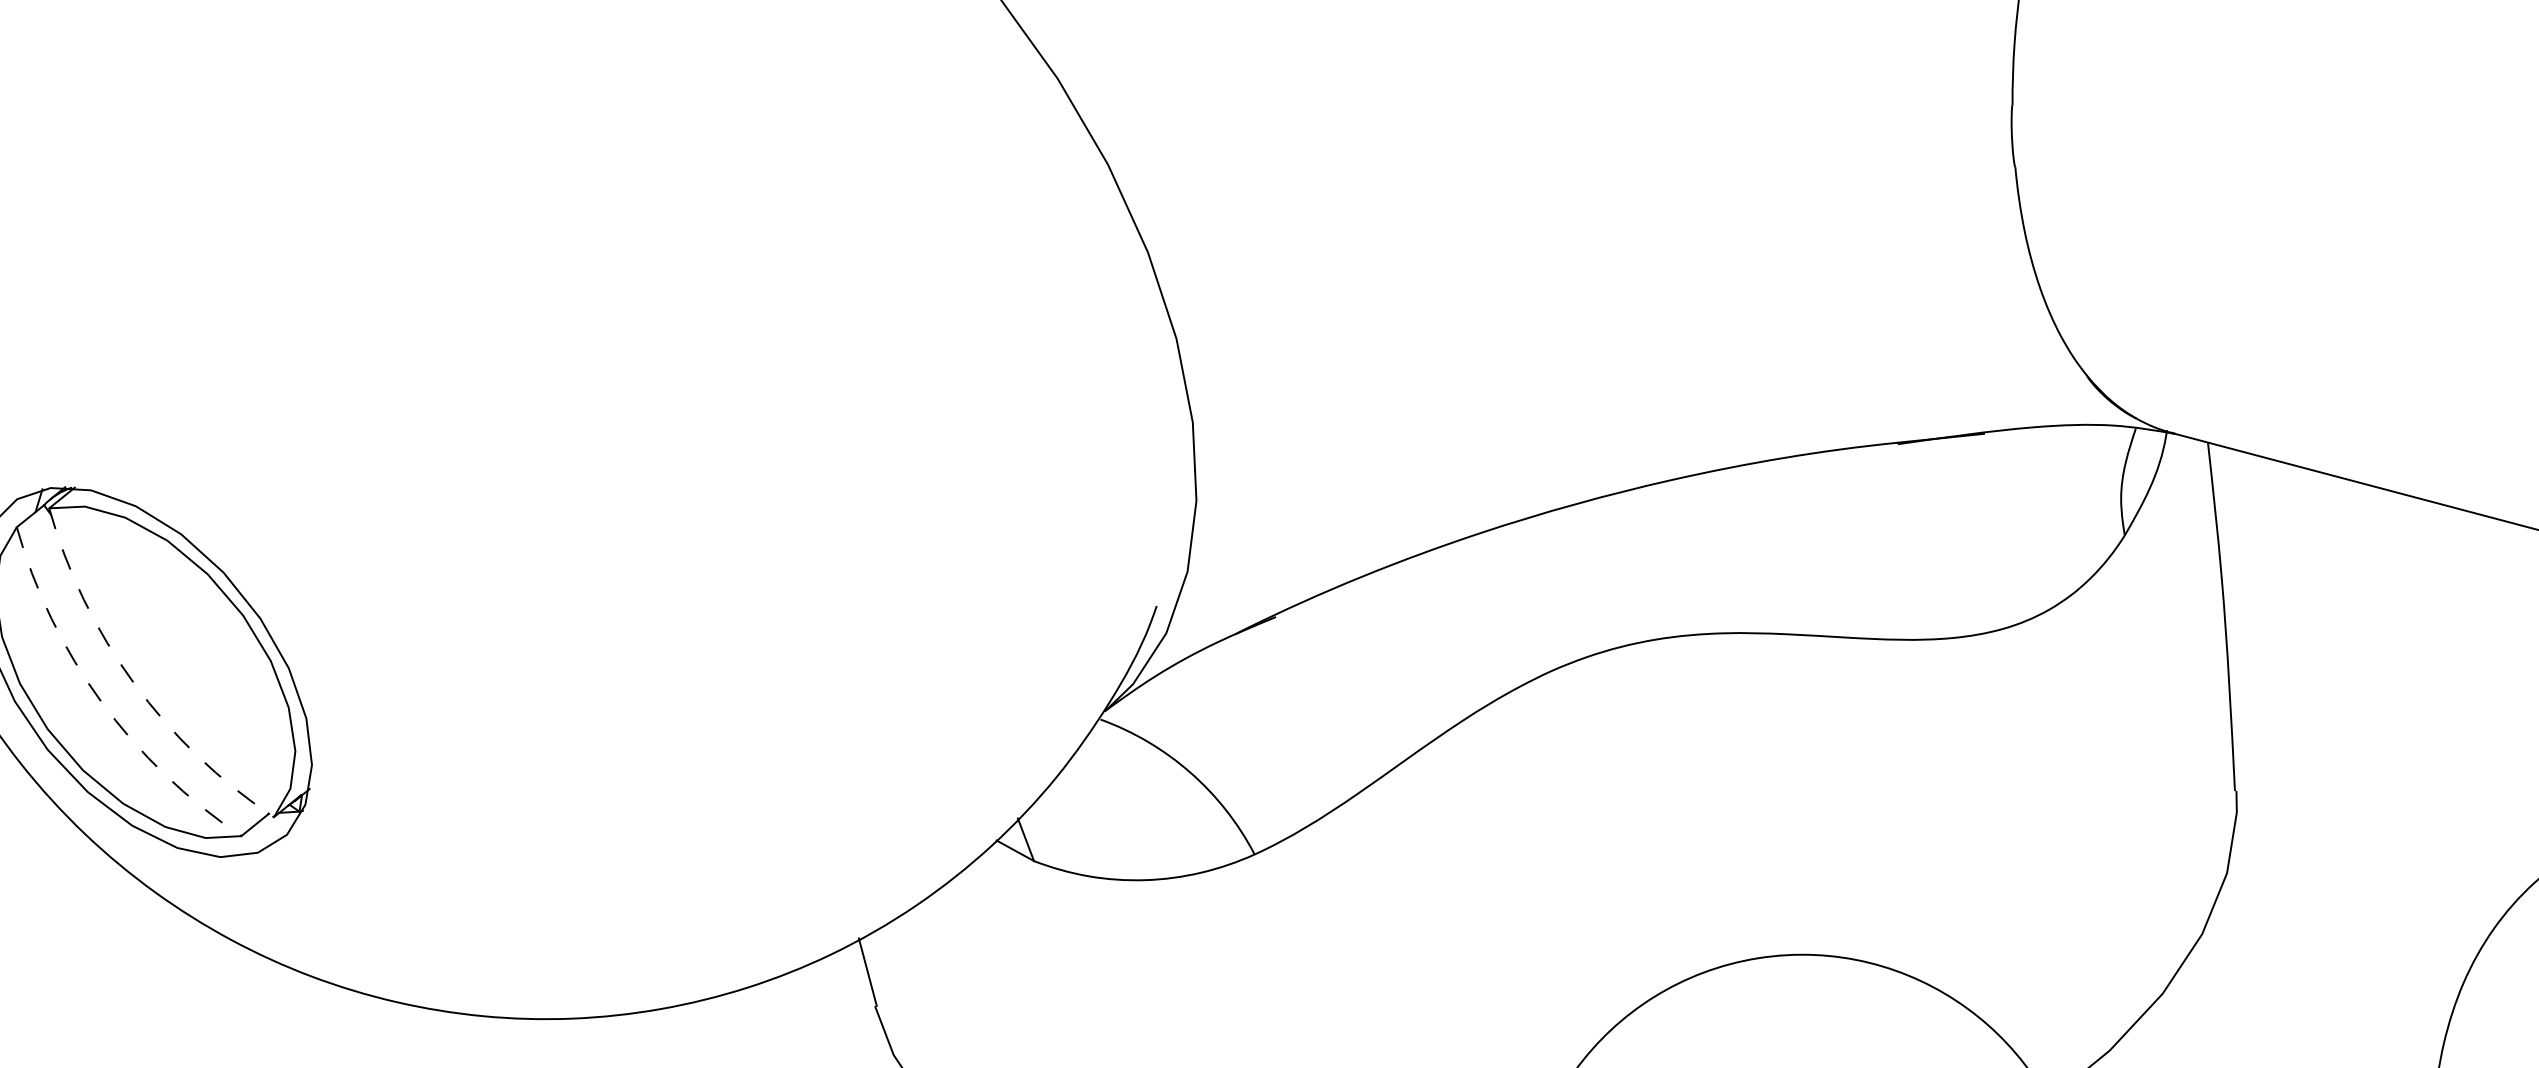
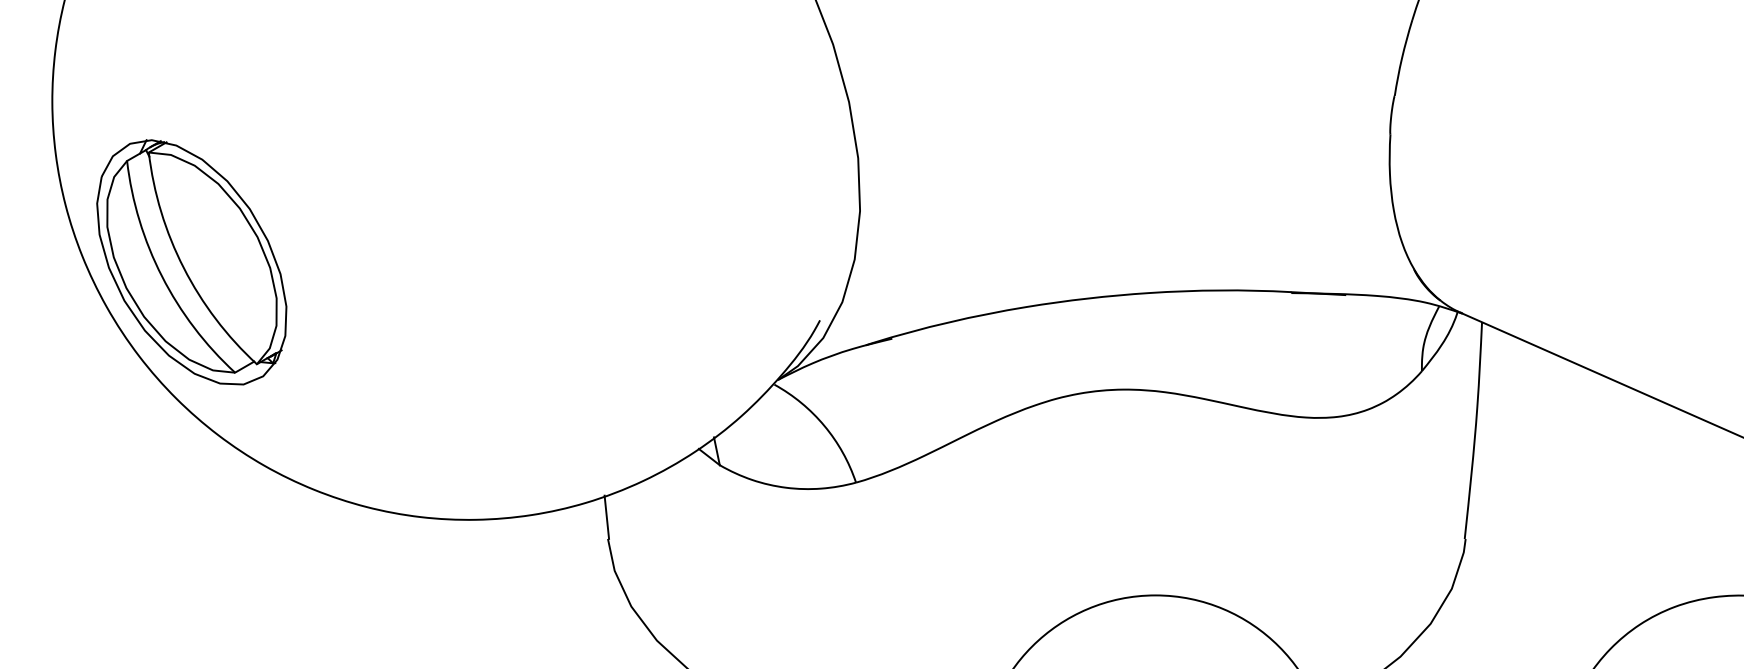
arc: (133, 683) -> (183, 268), dashed -> solid
arc: (102, 701) -> (162, 276), dashed -> solid

